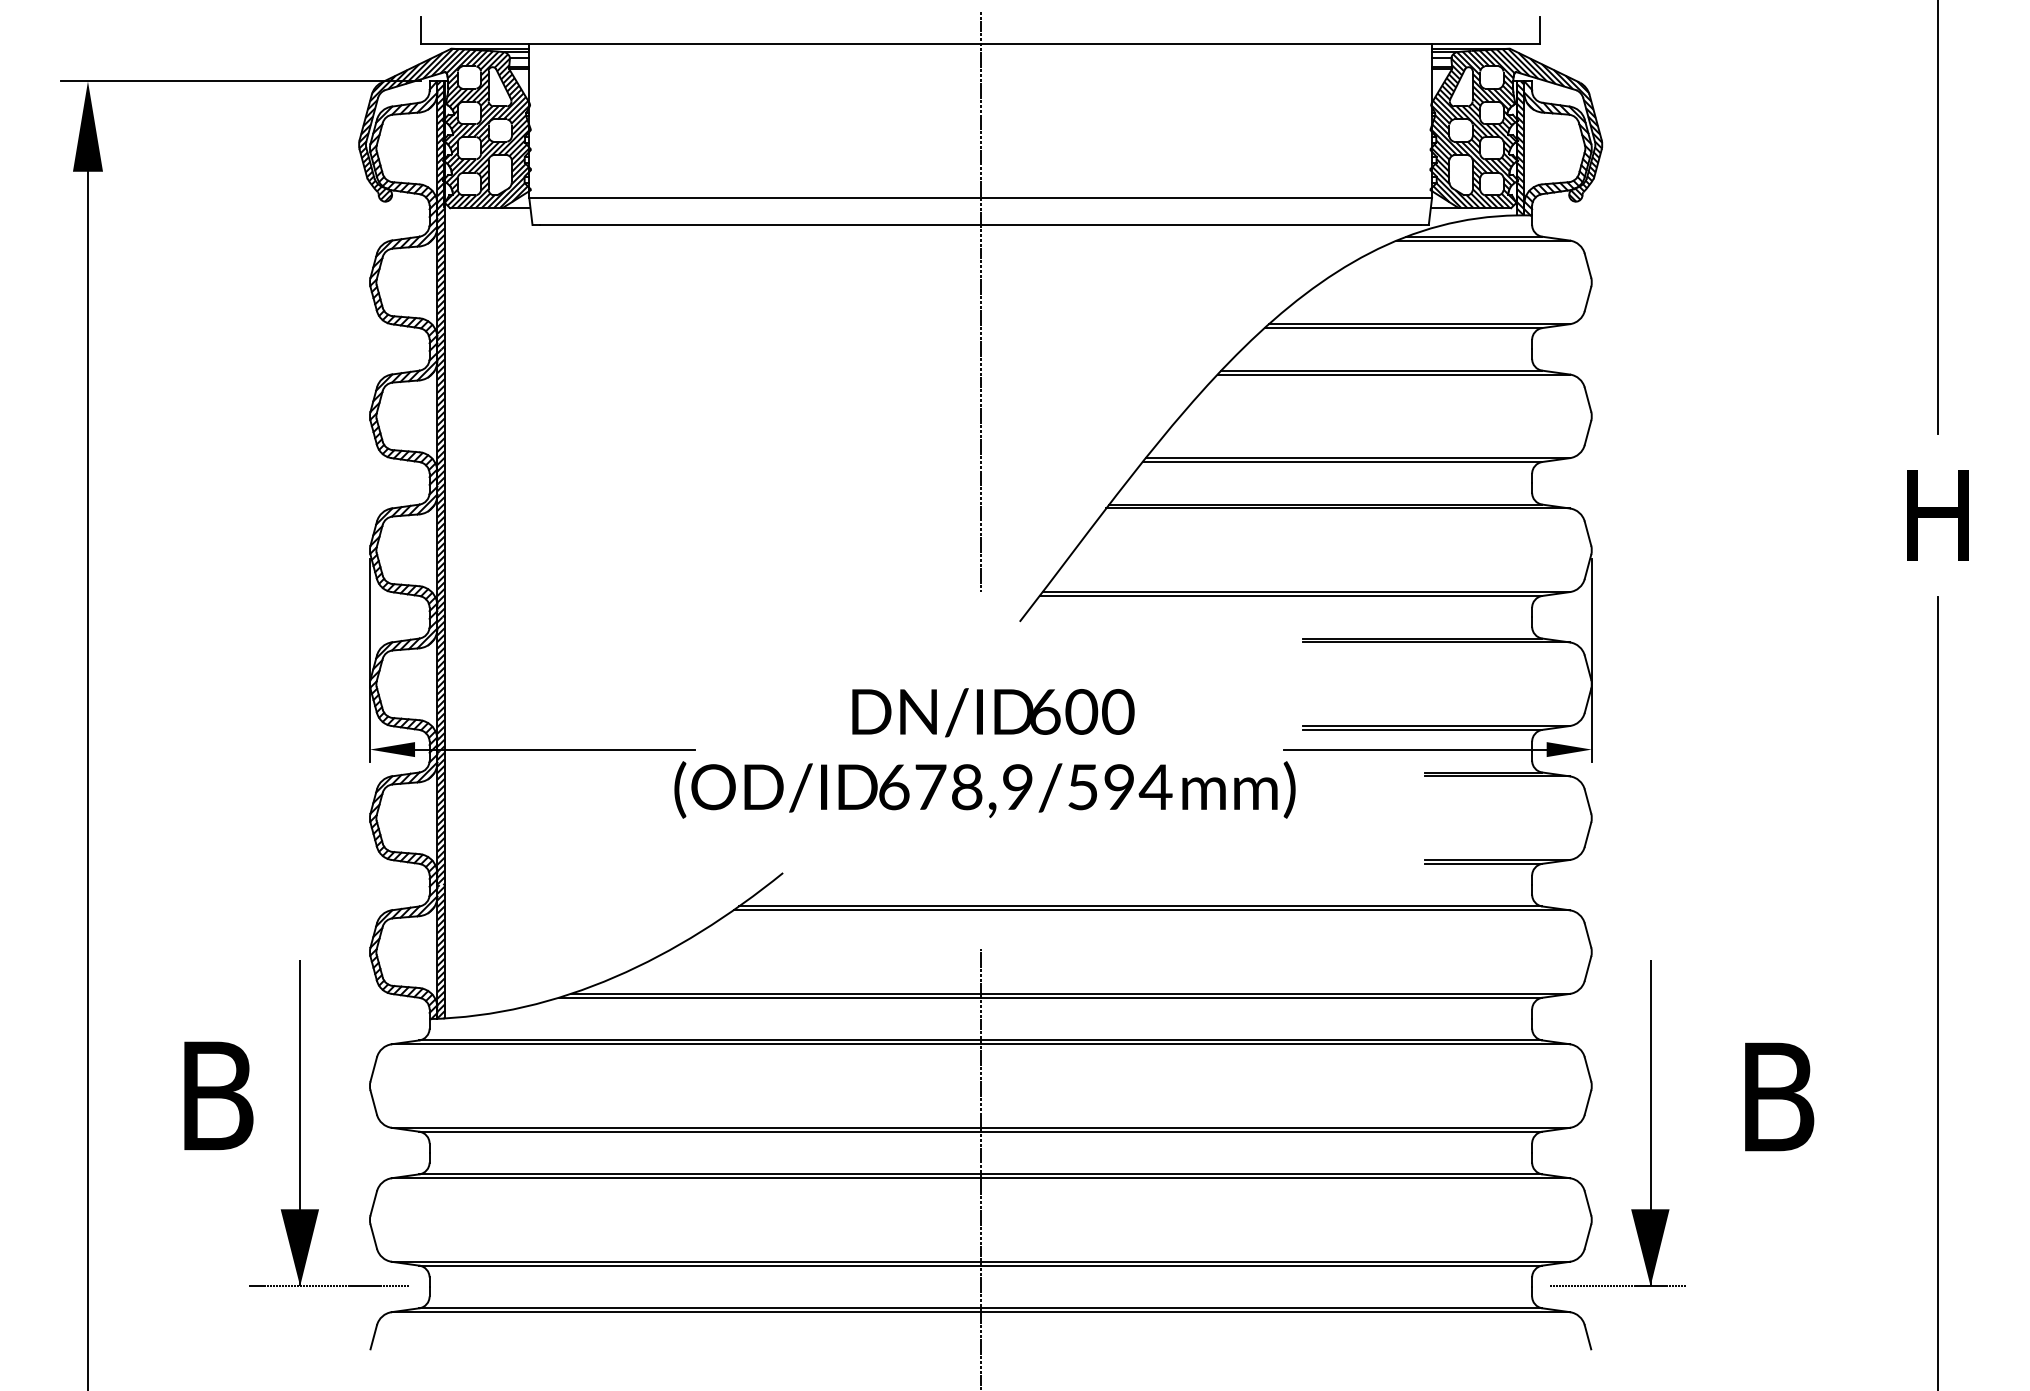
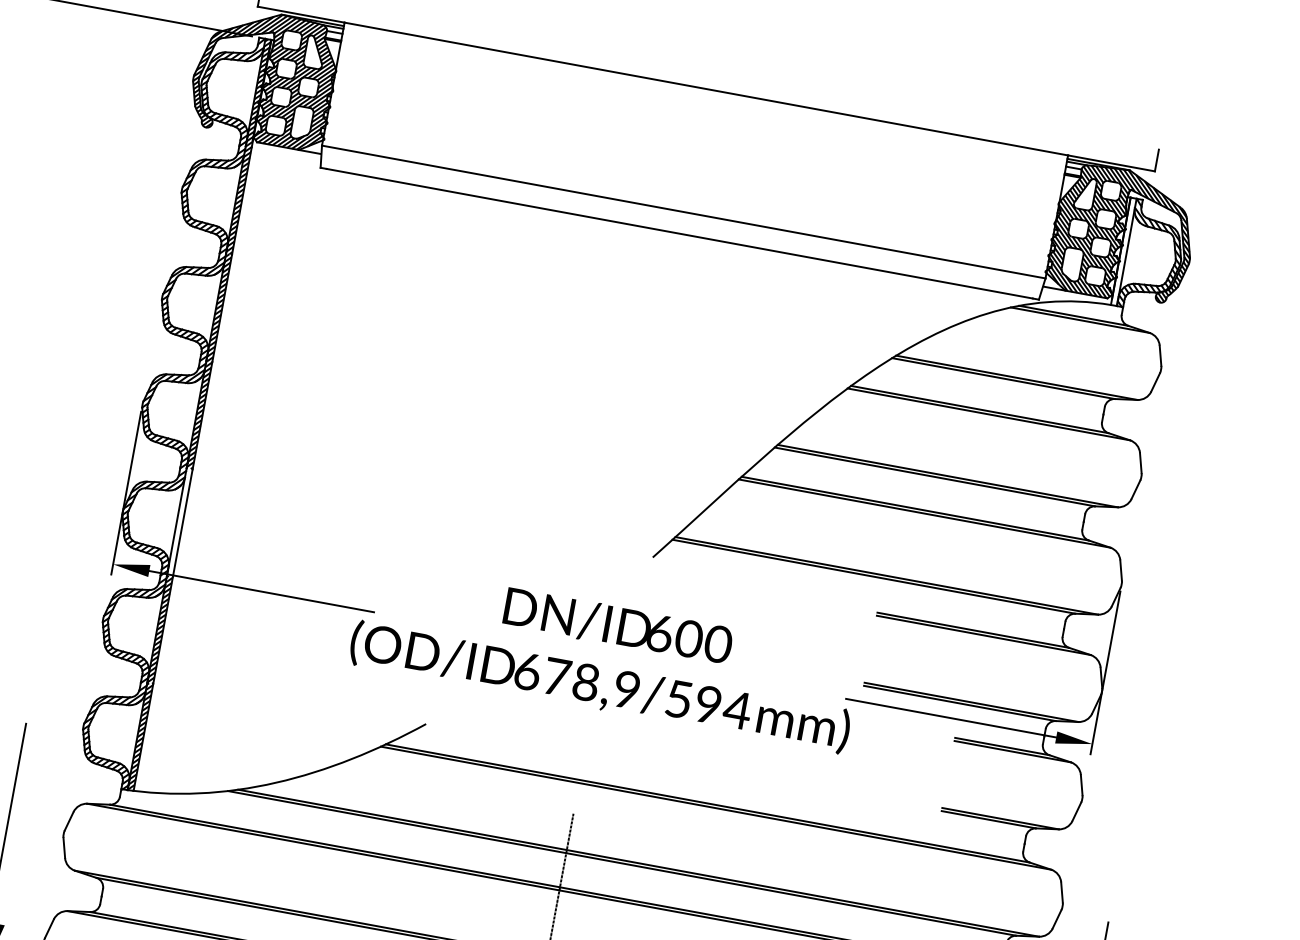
hatch: (1520, 148) -> (1123, 251), removed
line: (980, 301) -> (668, 295), removed
hatch: (440, 684) -> (179, 522), removed

